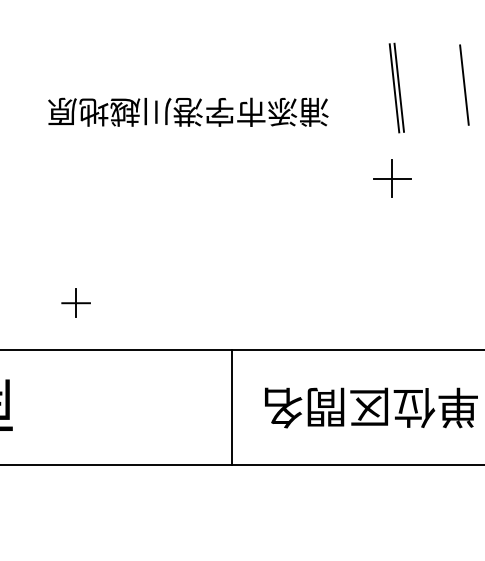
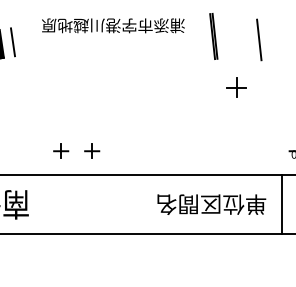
part: (396, 88) -> (213, 36), moved
text: (188, 111) -> (113, 25), moved
part: (392, 178) -> (236, 87), moved
part: (137, 301) -> (92, 150), added
line: (231, 407) -> (140, 204), removed

